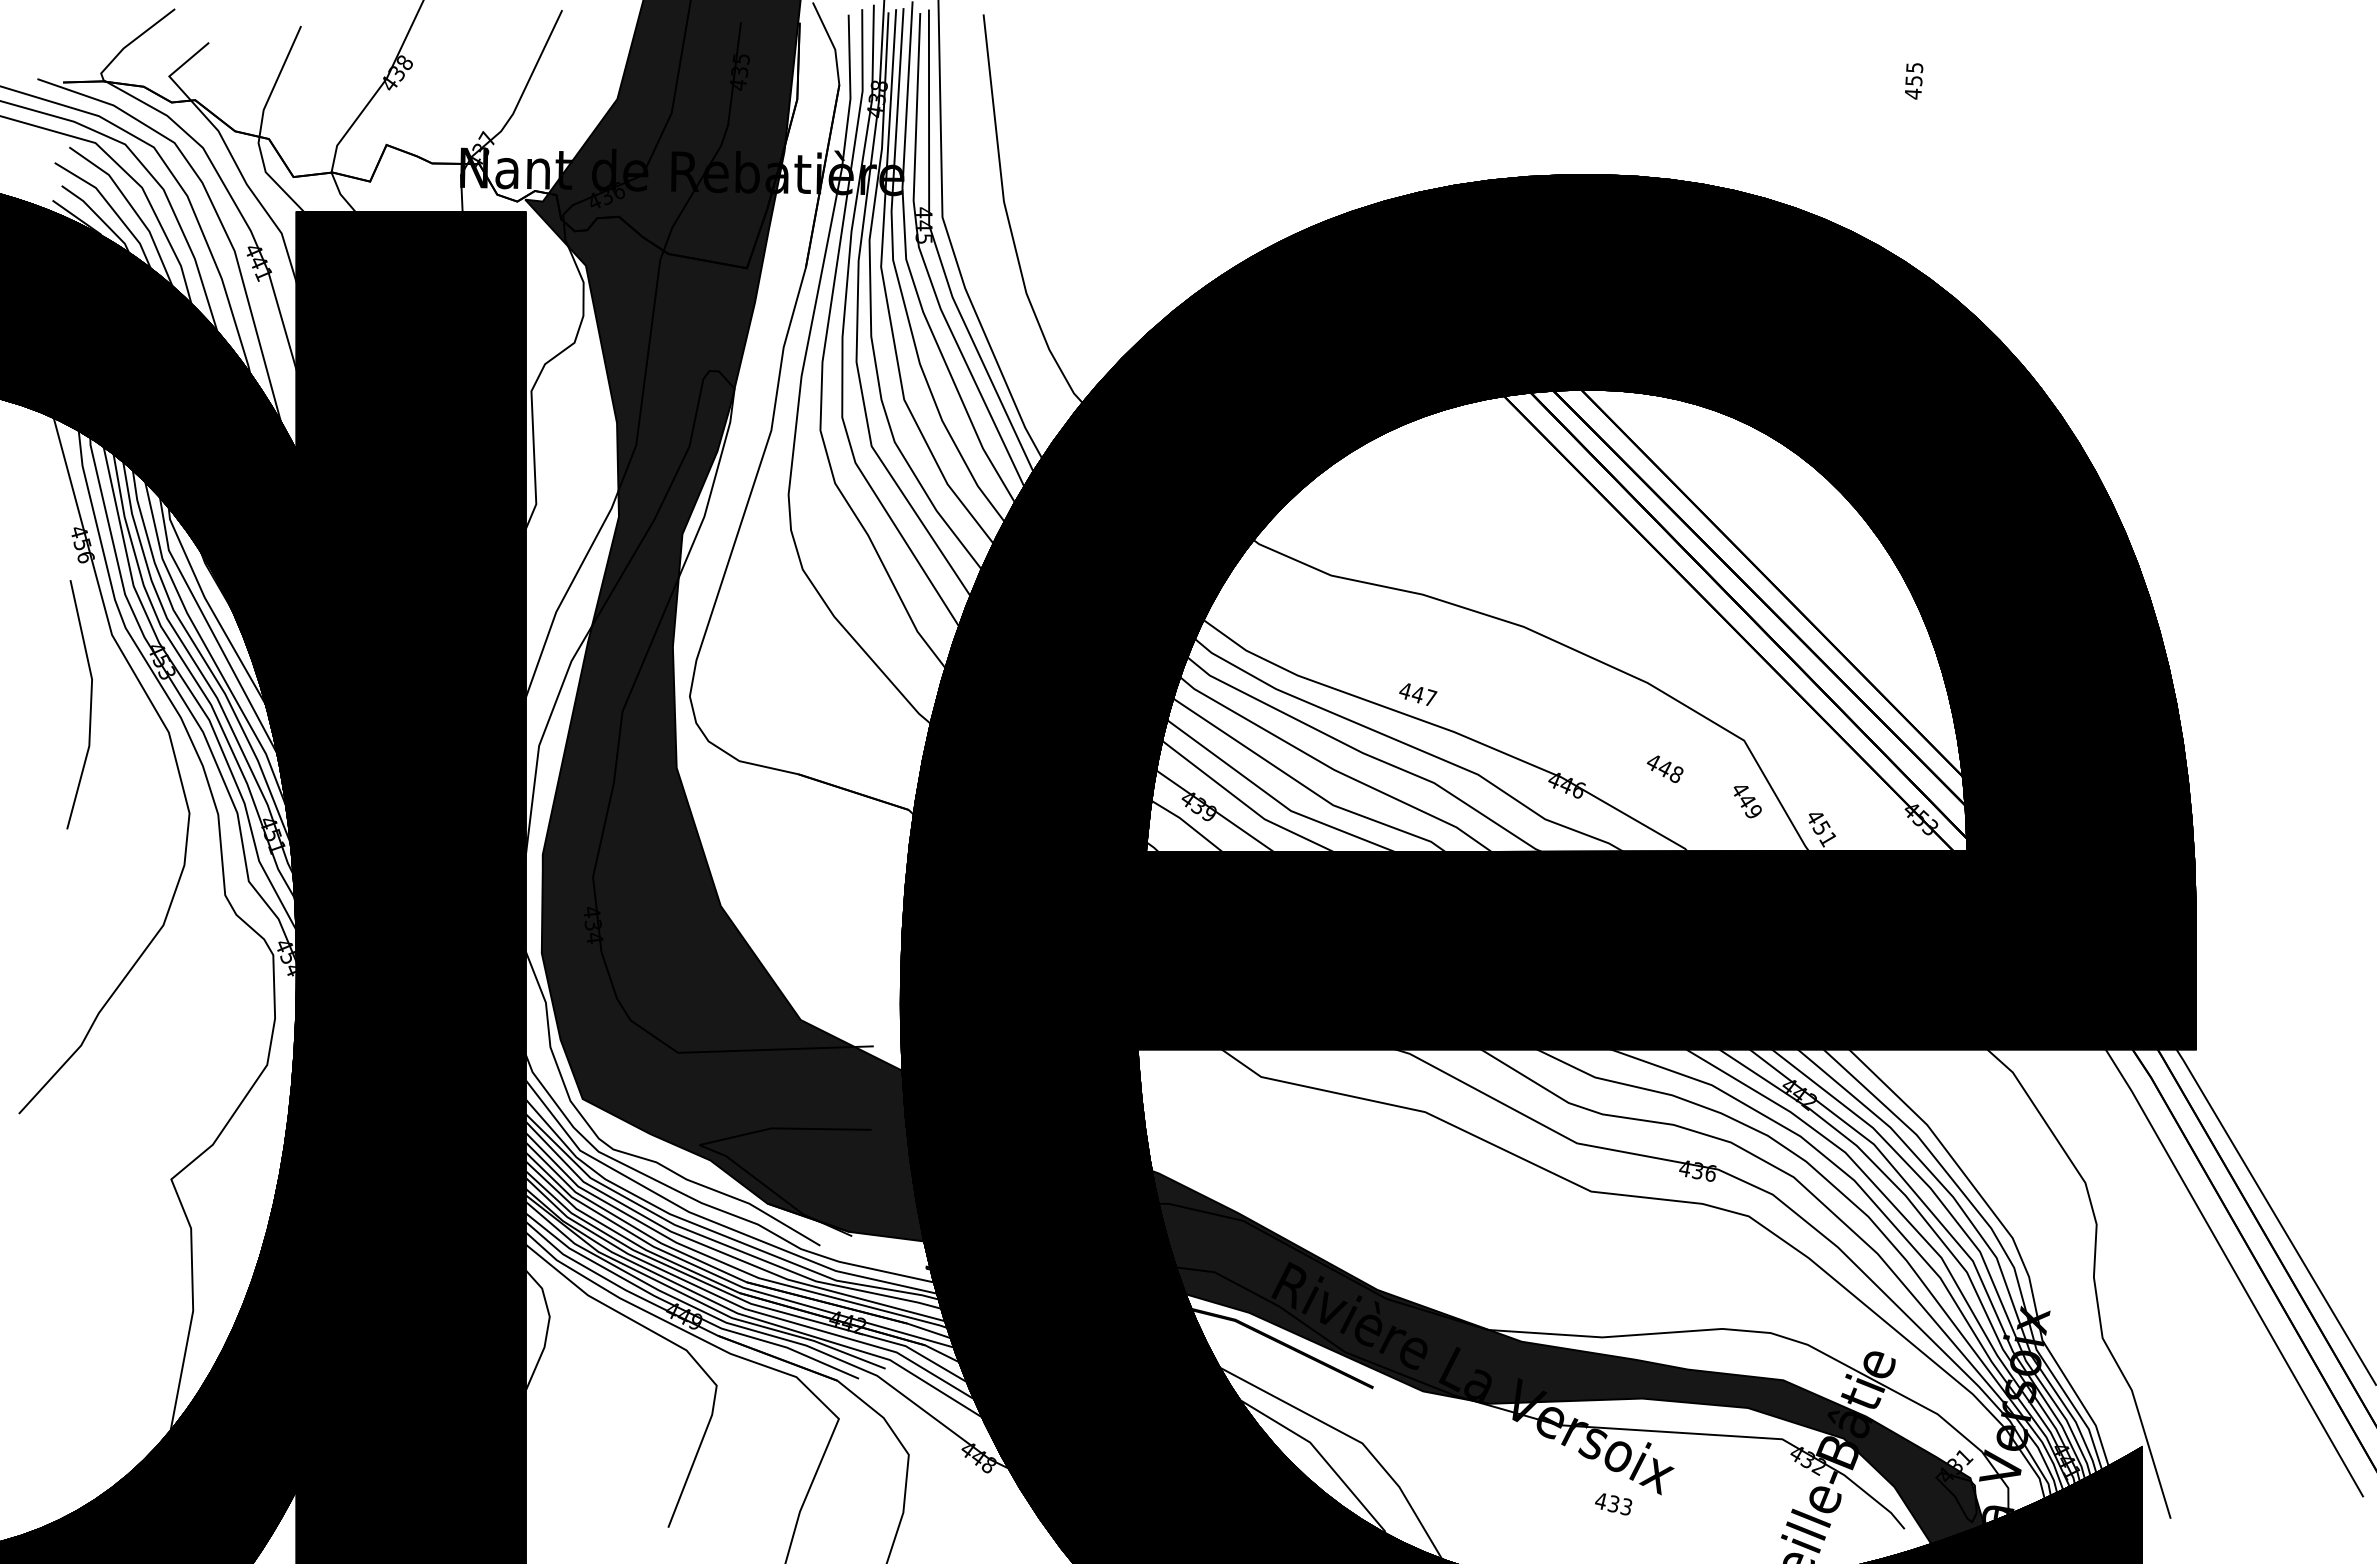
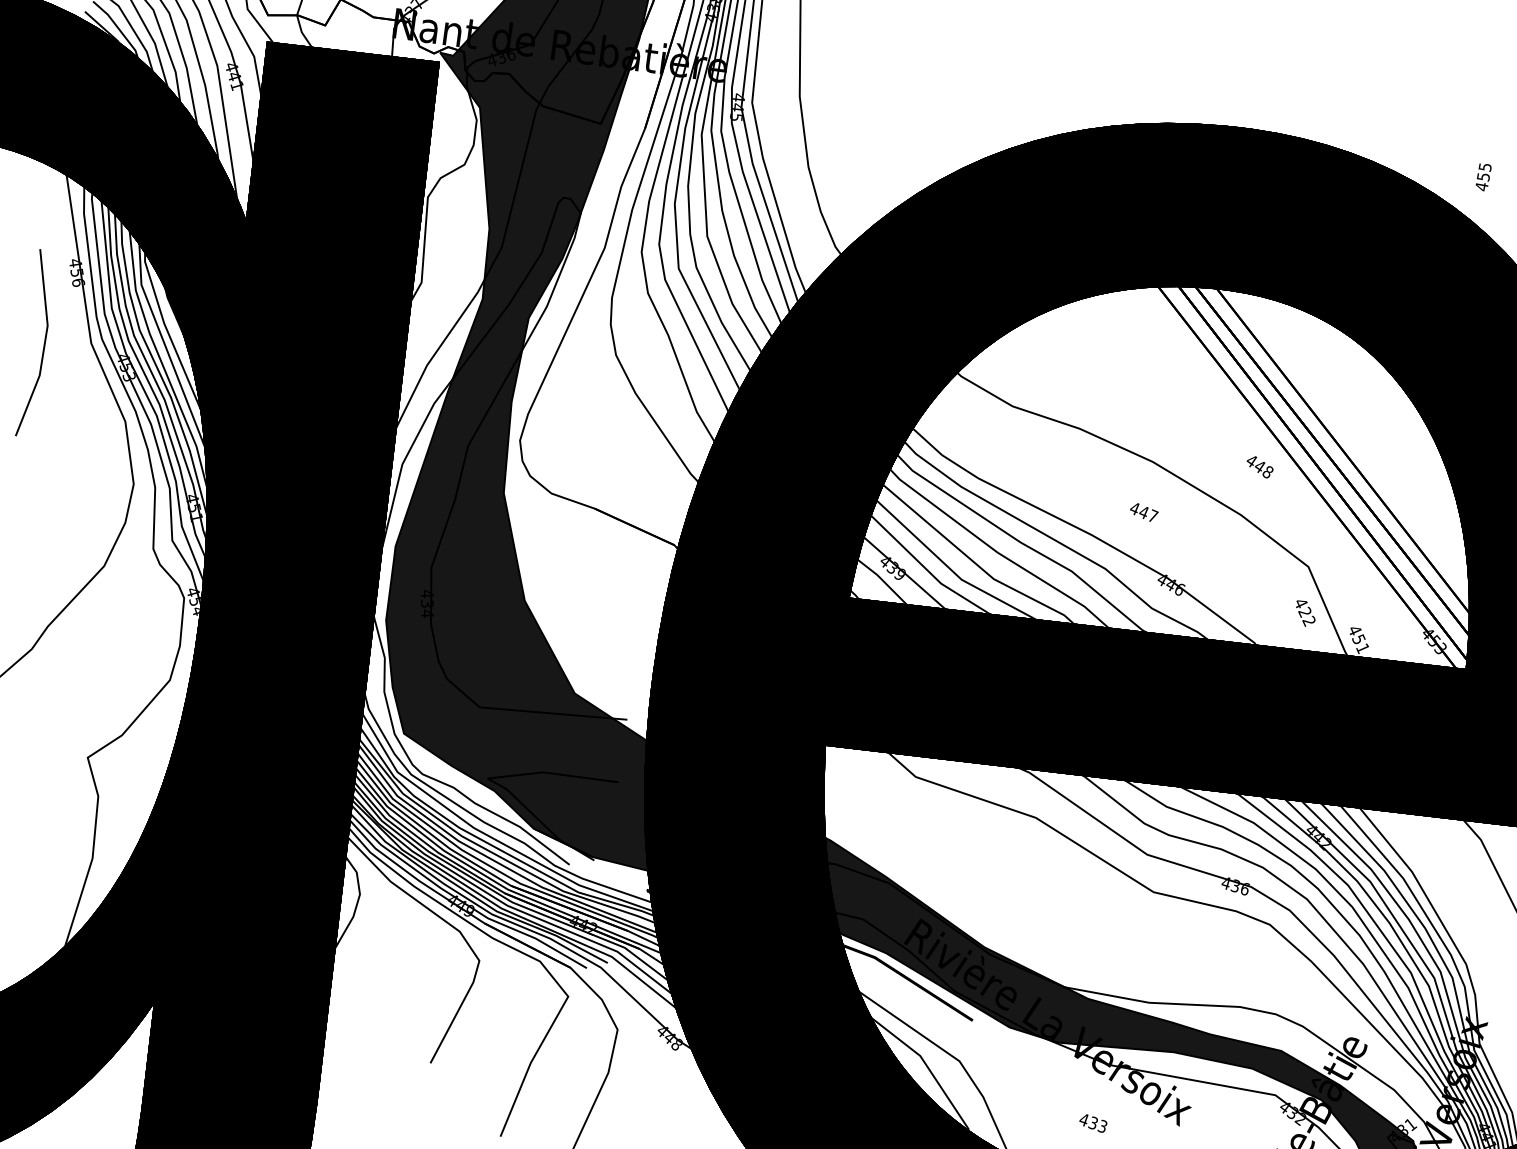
text: (1914, 81) -> (1483, 177), moved
text: (1418, 694) -> (1144, 512), moved
part: (90, 704) -> (44, 344), moved
text: (1664, 768) -> (1259, 466), moved
text: (1748, 806) -> (1305, 616), 449 -> 422
text: (1613, 1504) -> (1093, 1123), moved

